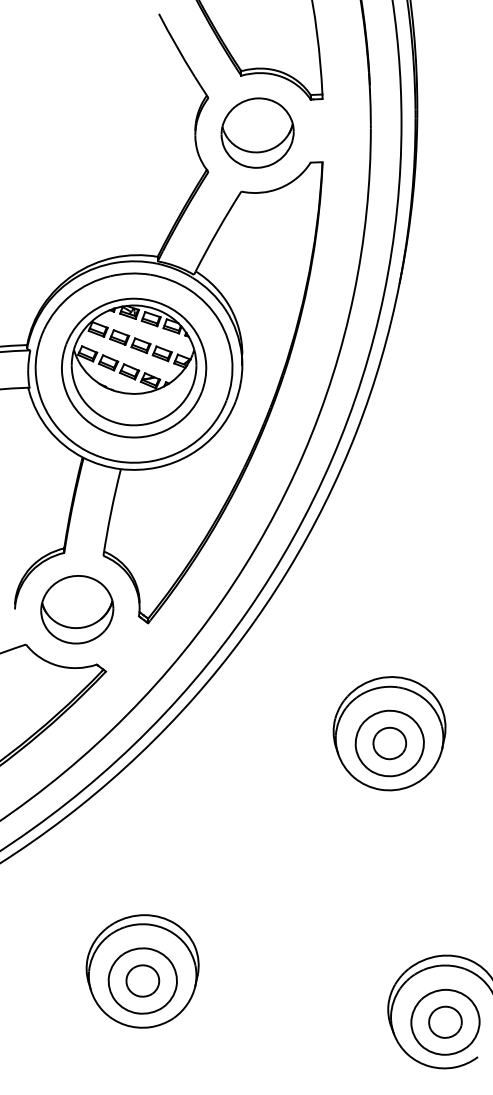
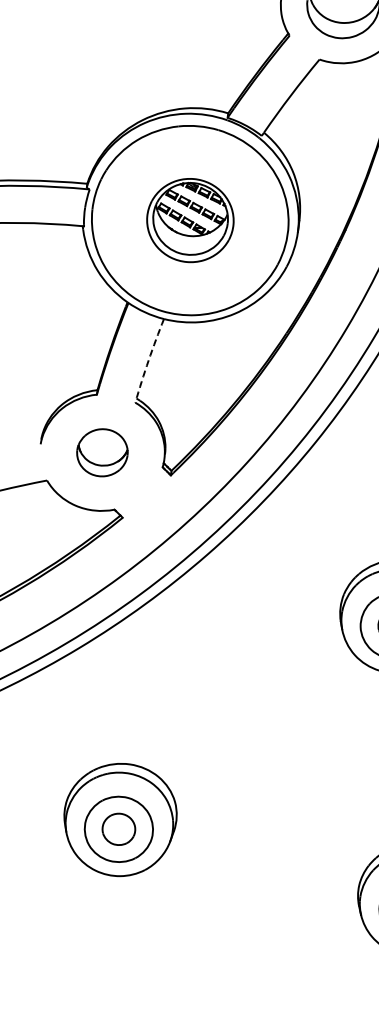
part: (134, 367) -> (190, 220), size x0.6
arc: (111, 512) -> (148, 360), solid -> dashed
part: (77, 609) -> (102, 452), size x0.7

